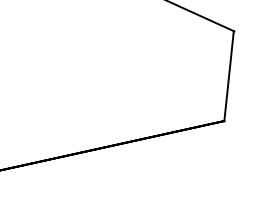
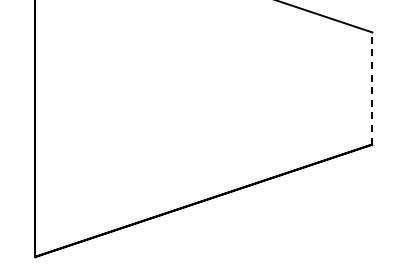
line: (229, 76) -> (372, 88), solid -> dashed

